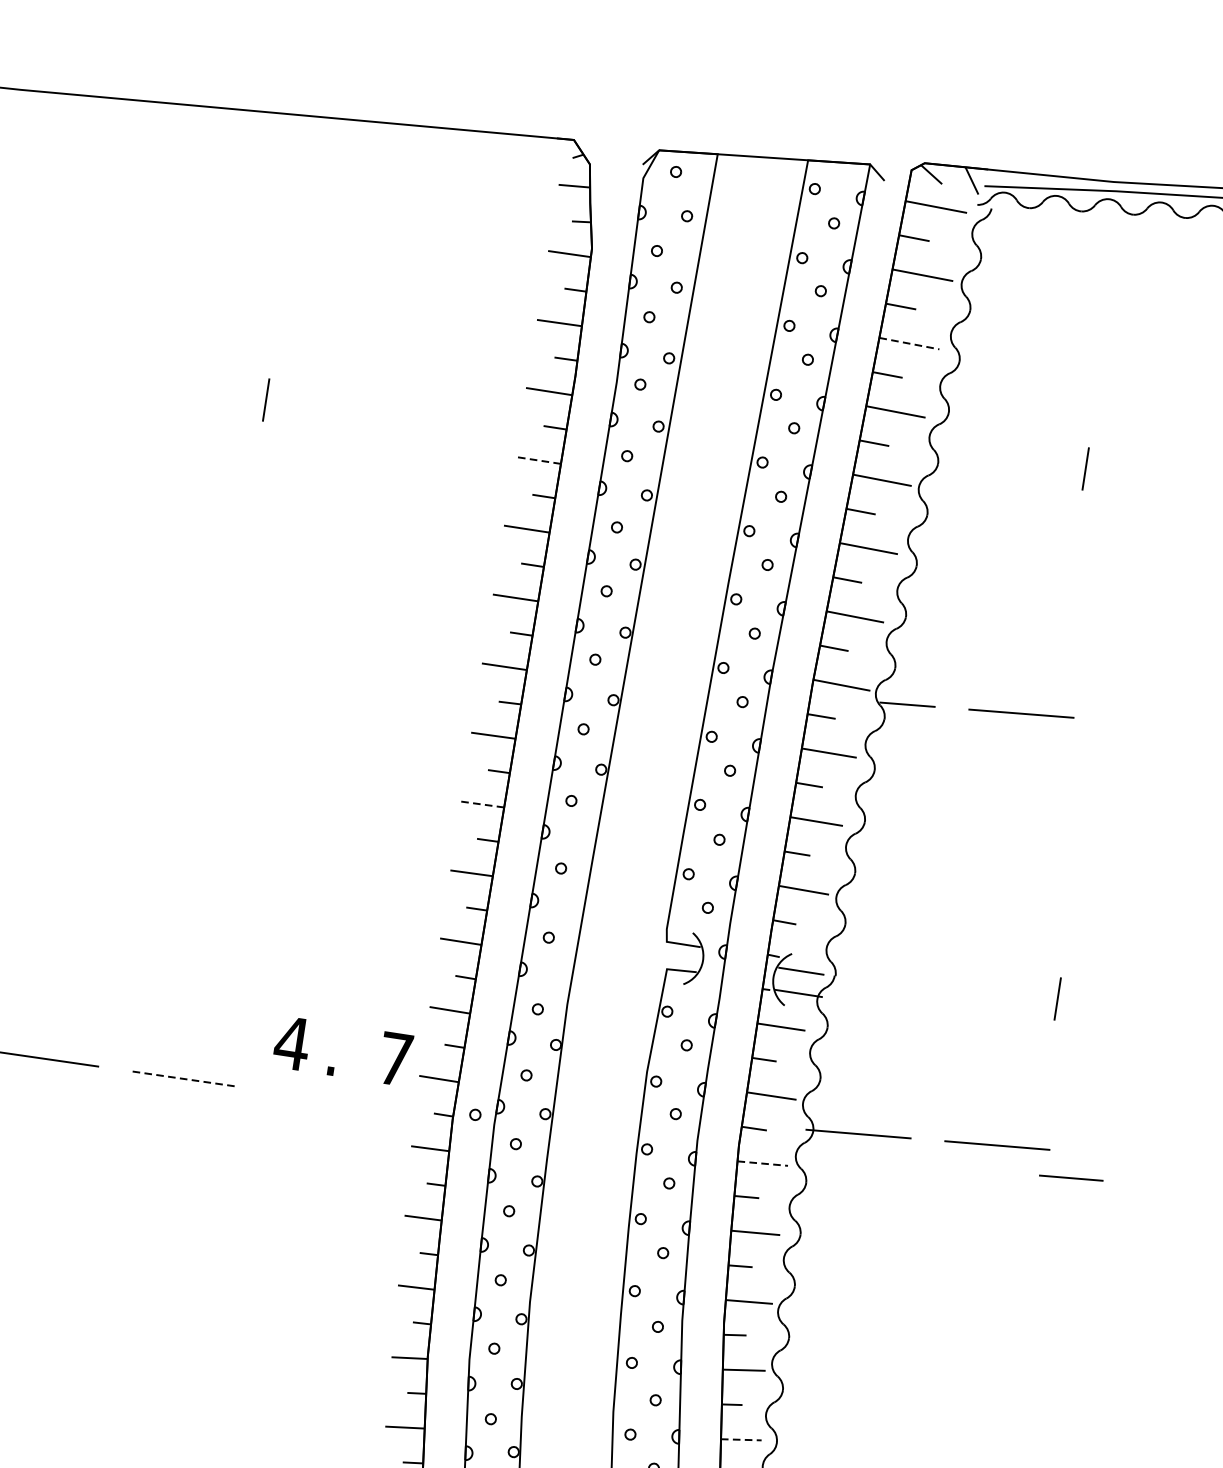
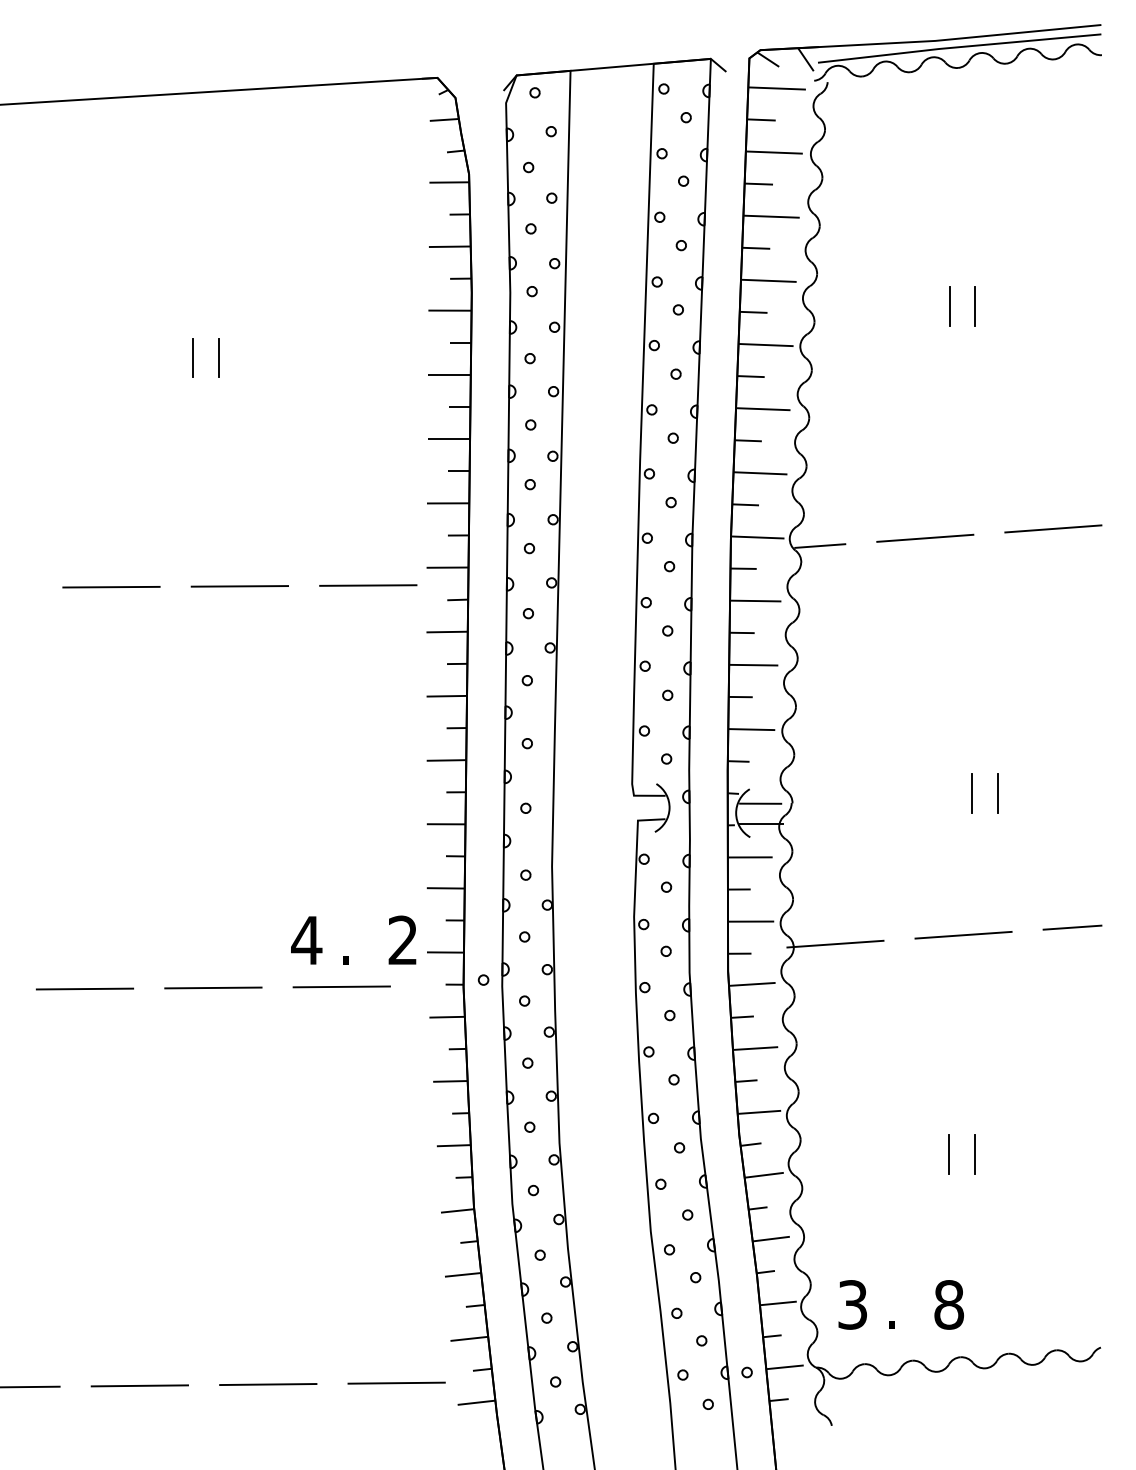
line: (910, 343) -> (772, 216), dashed -> solid
line: (293, 403) -> (218, 357), added
line: (537, 459) -> (448, 374), dashed -> solid
line: (1112, 473) -> (974, 306), added
line: (140, 631) -> (111, 586), added
line: (278, 652) -> (239, 586), added
line: (416, 672) -> (368, 585), added
line: (1160, 724) -> (1053, 528), added
line: (482, 804) -> (446, 696), dashed -> solid
line: (1030, 995) -> (972, 793), added
text: (395, 1058) -> (402, 939), 7 -> 2
line: (184, 1078) -> (213, 987), dashed -> solid
line: (321, 1098) -> (341, 986), added
line: (762, 1163) -> (752, 984), dashed -> solid
line: (1071, 1178) -> (1072, 927), moved
line: (945, 1378) -> (948, 1154), added
line: (973, 1382) -> (974, 1154), added
line: (741, 1440) -> (771, 1239), dashed -> solid

